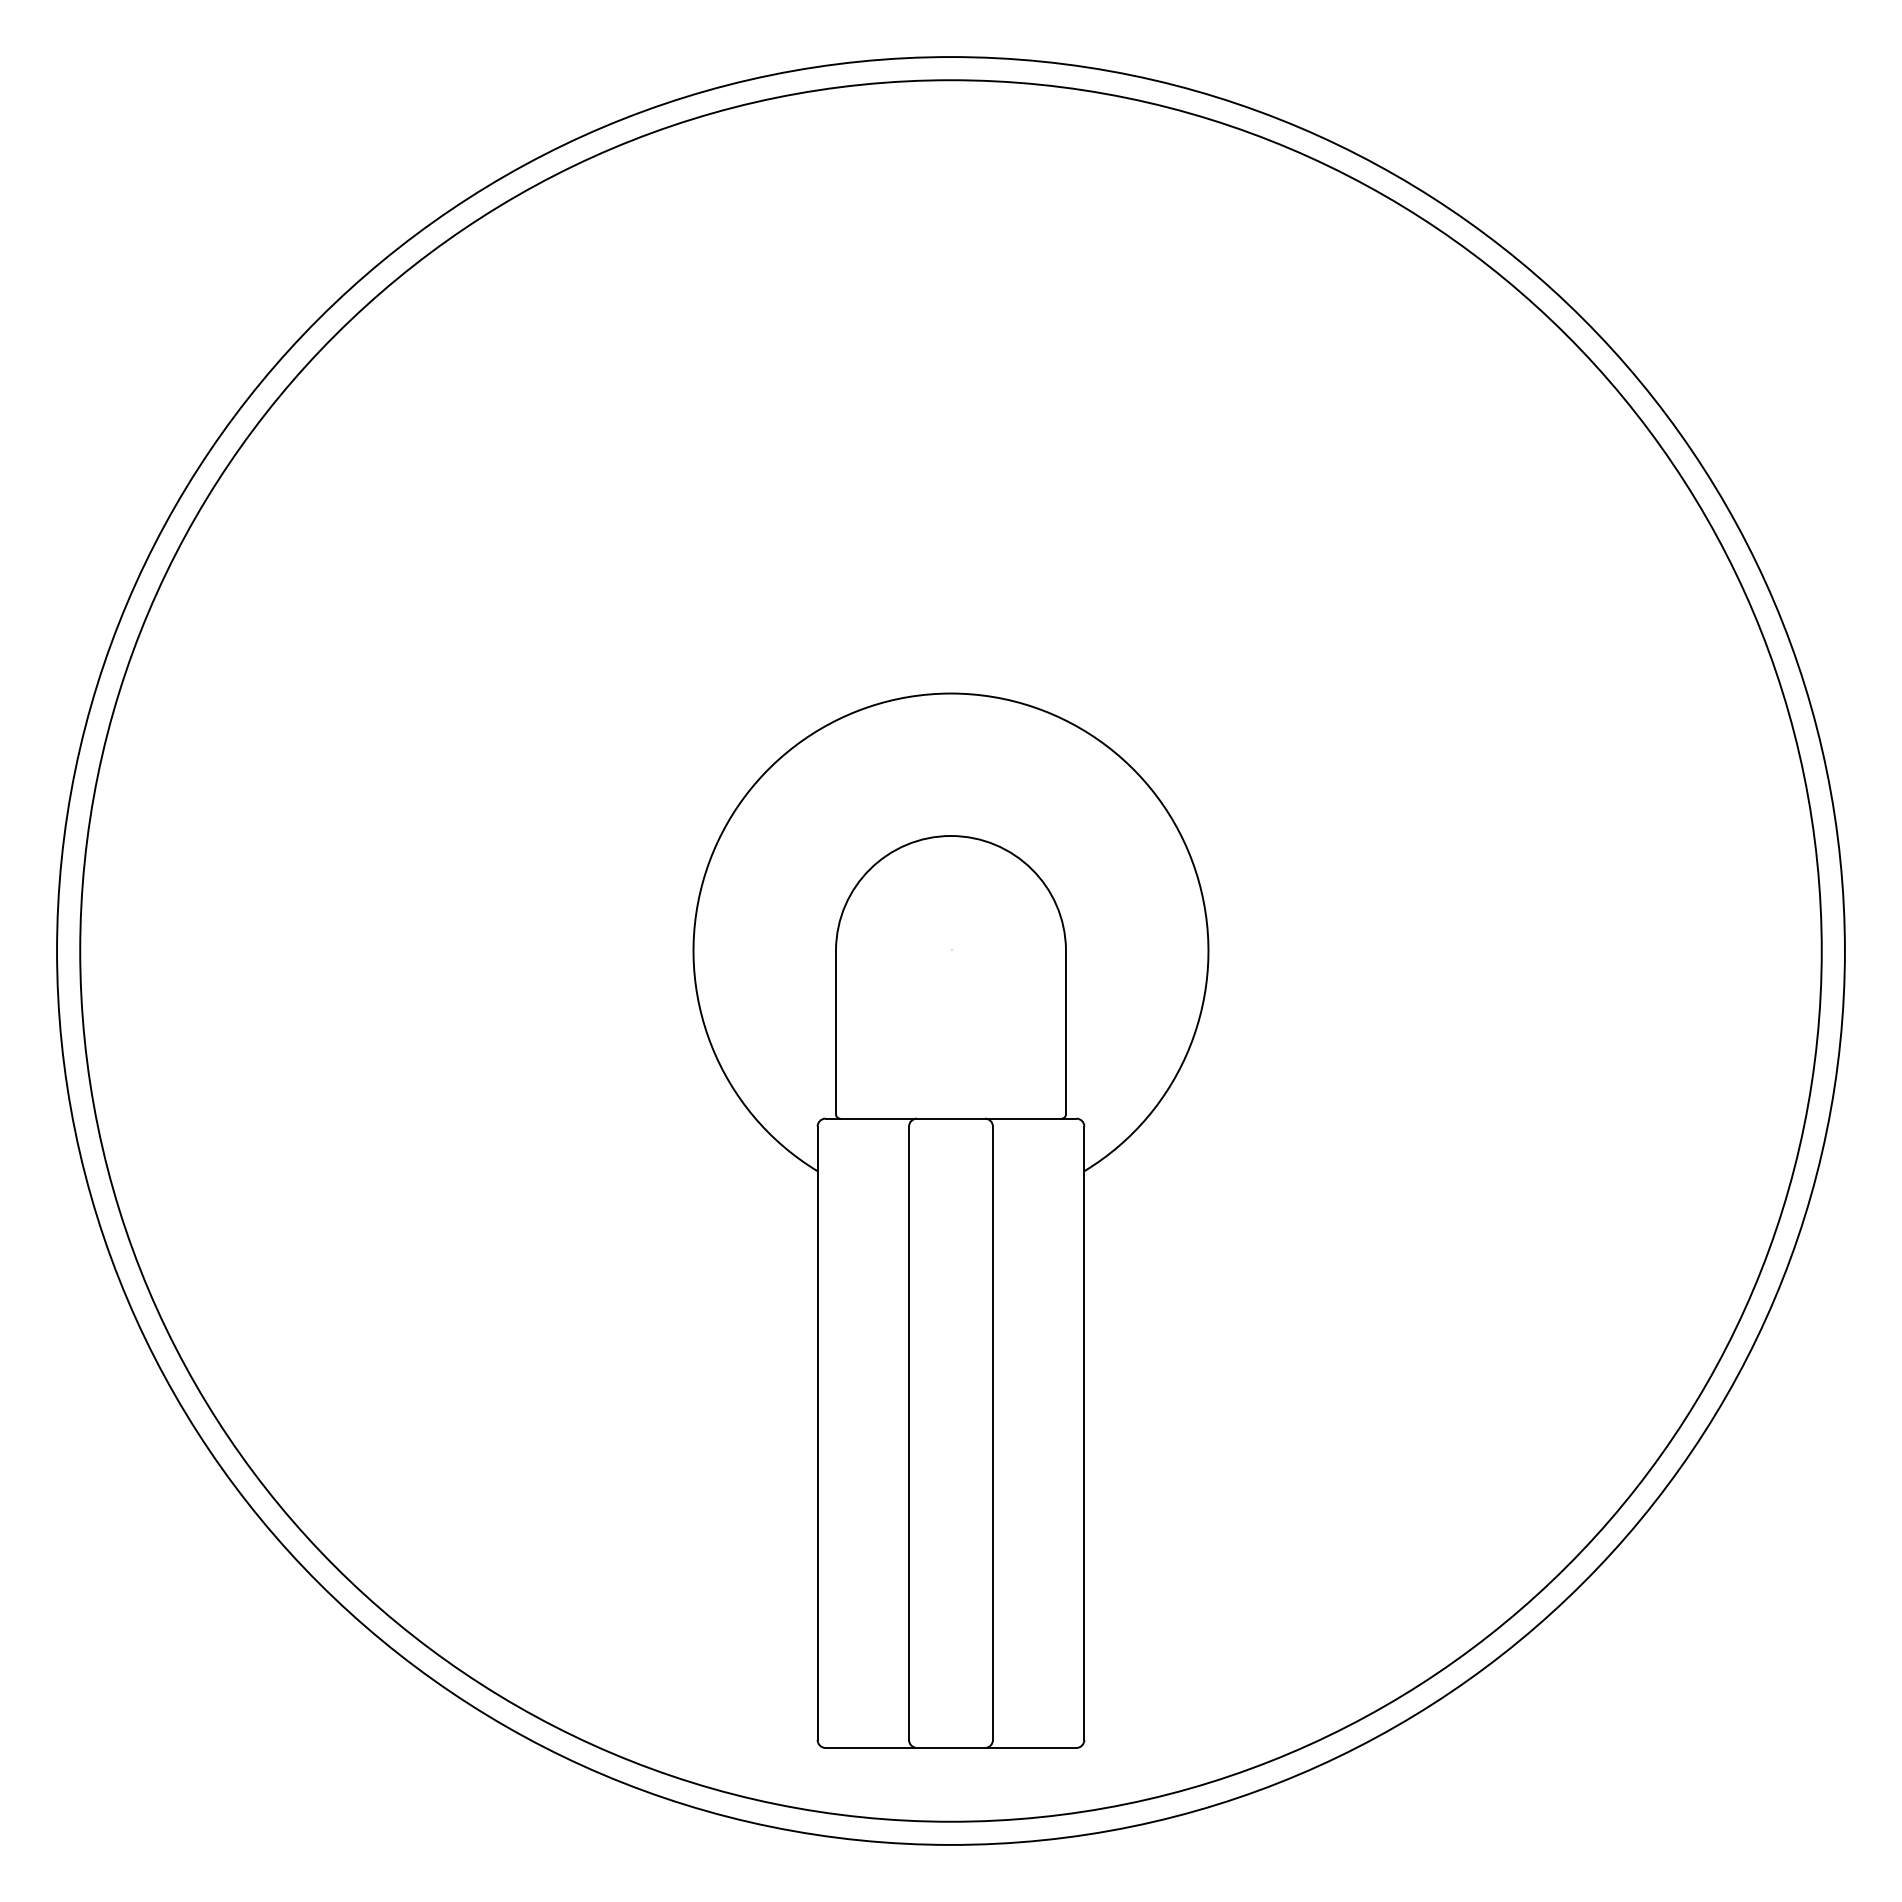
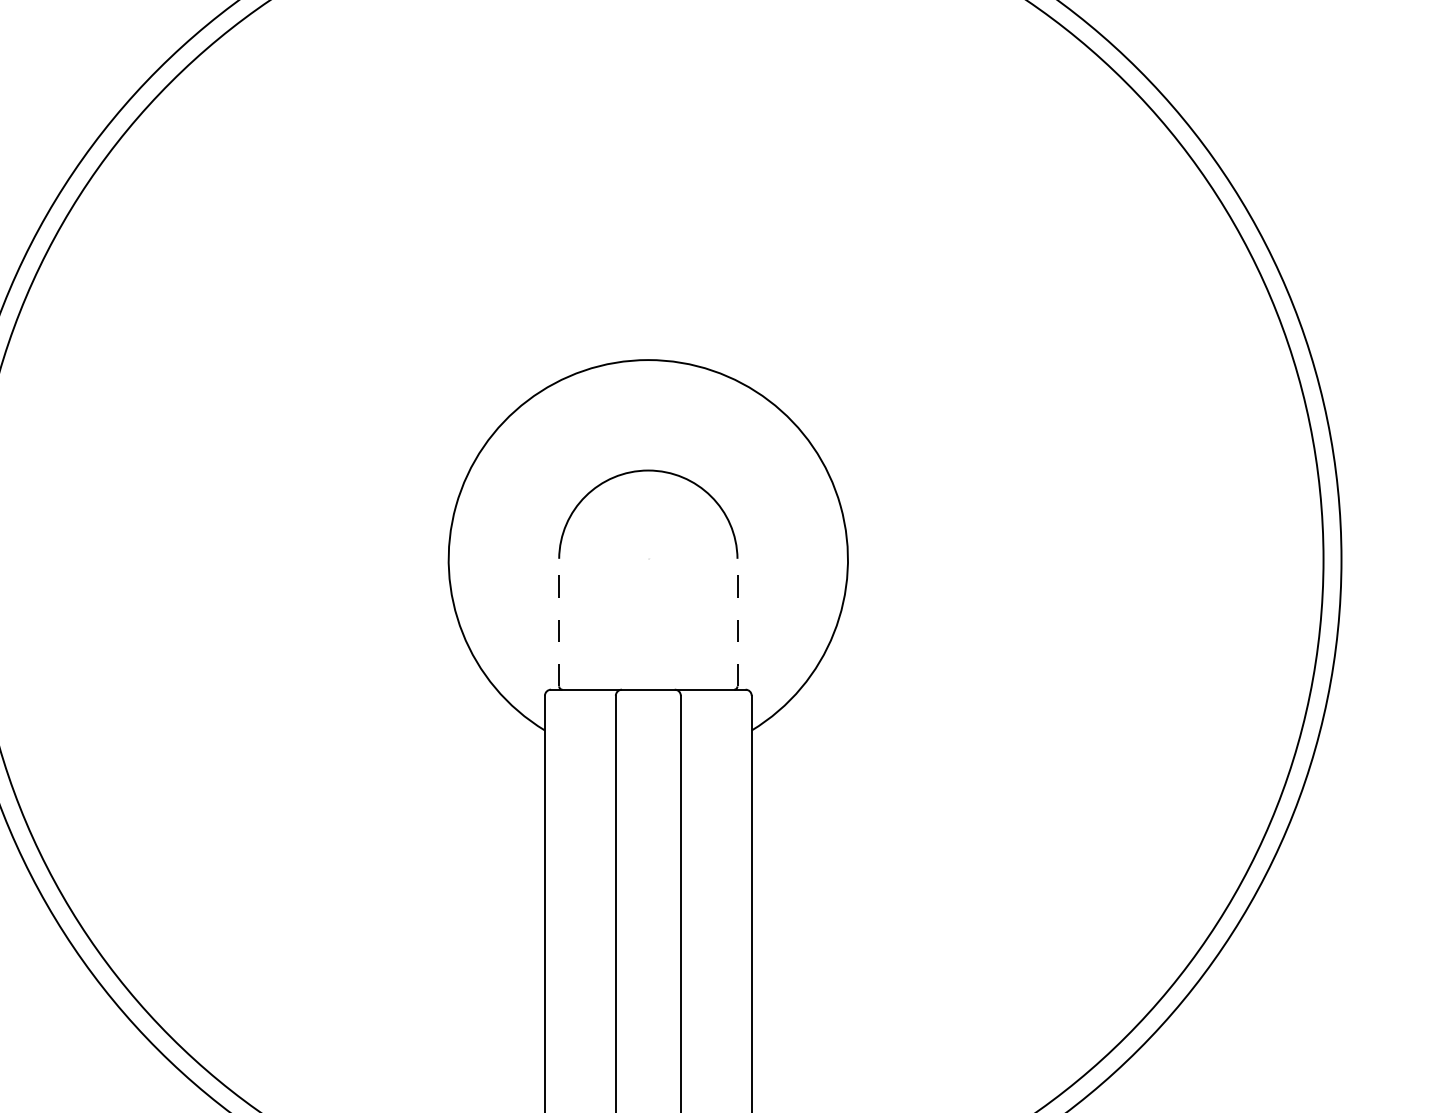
line: (836, 1031) -> (559, 622), solid -> dashed
line: (1065, 1031) -> (737, 622), solid -> dashed

